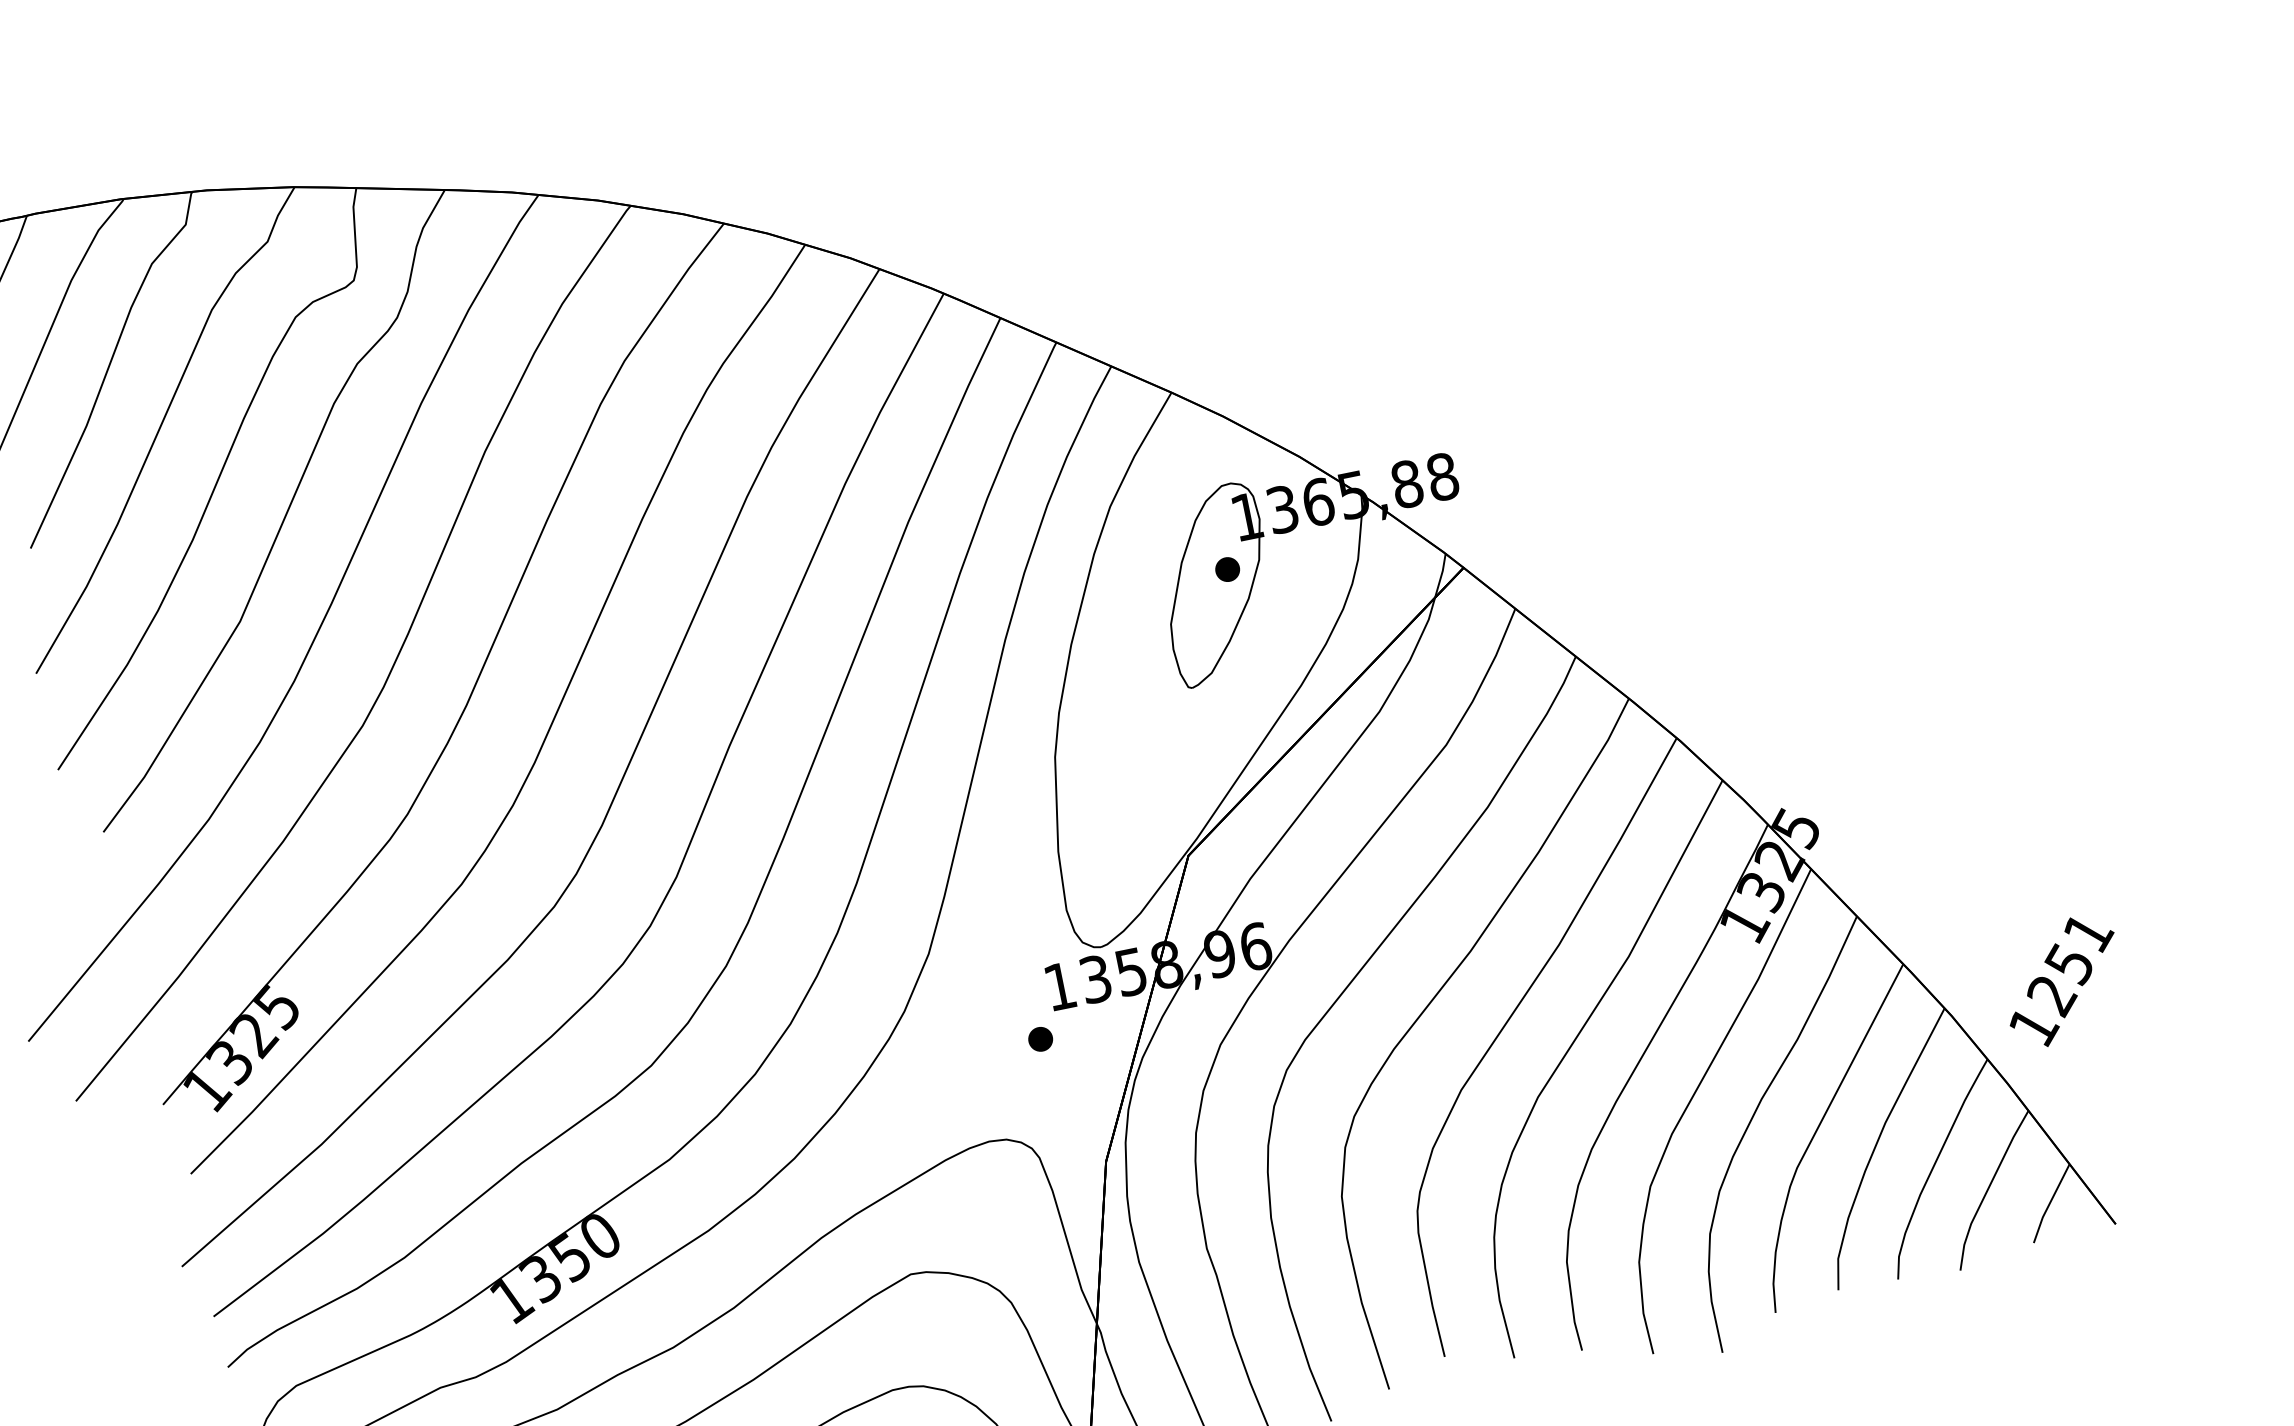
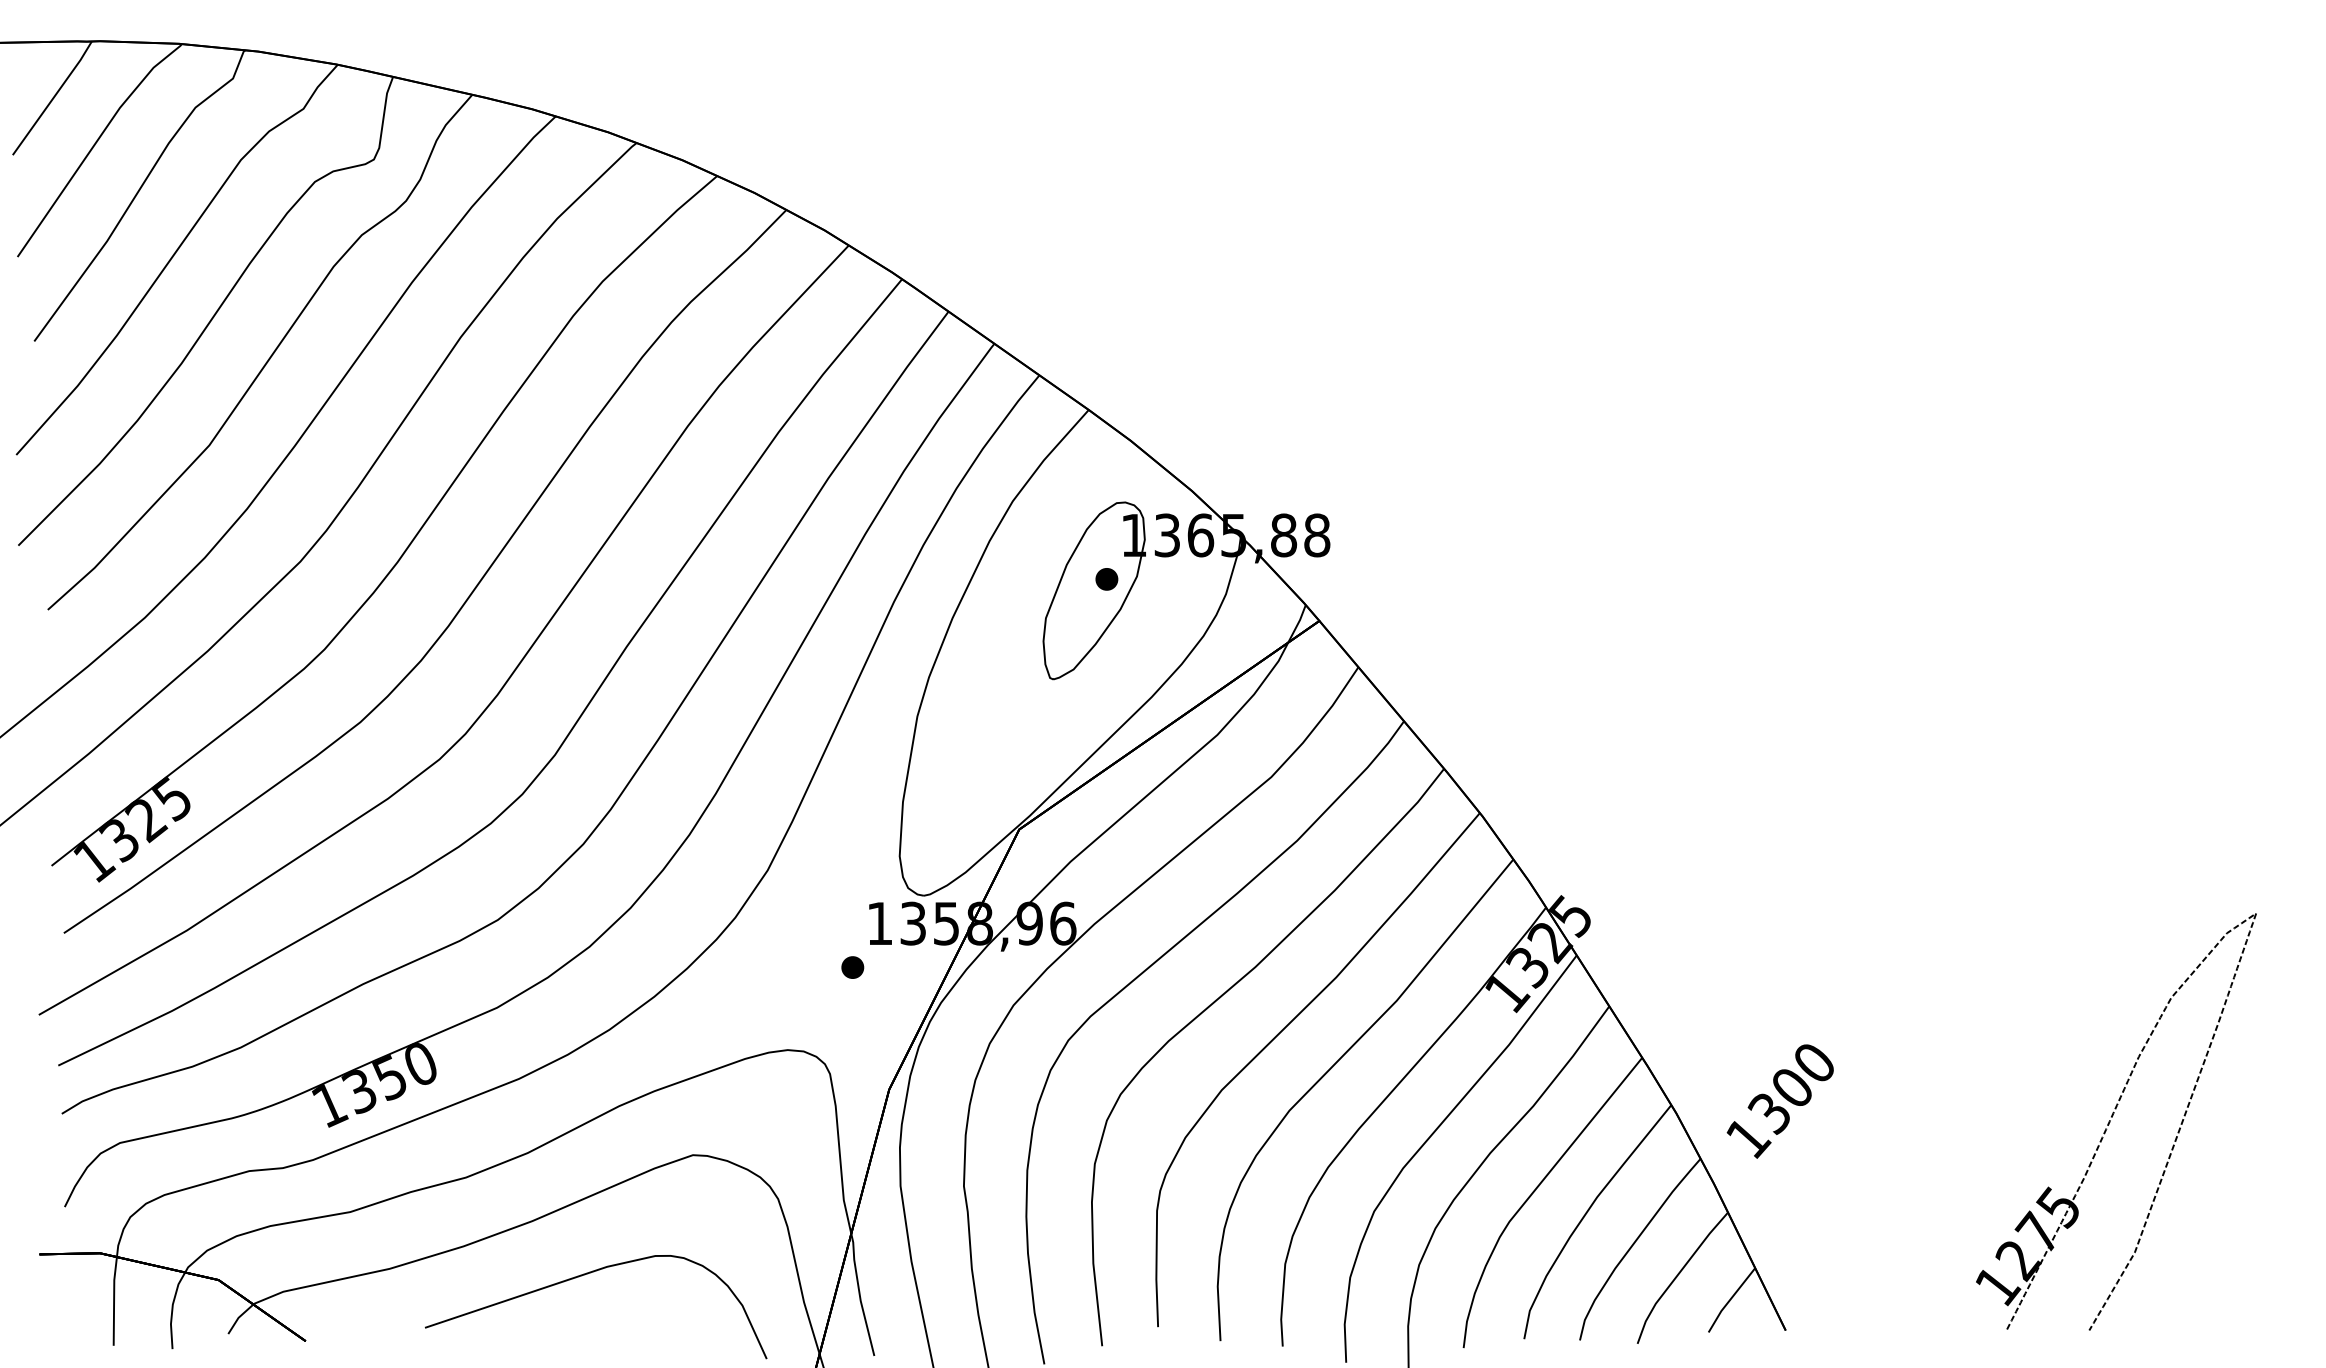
text: (2070, 965) -> (1792, 1089), 1251 -> 1300

